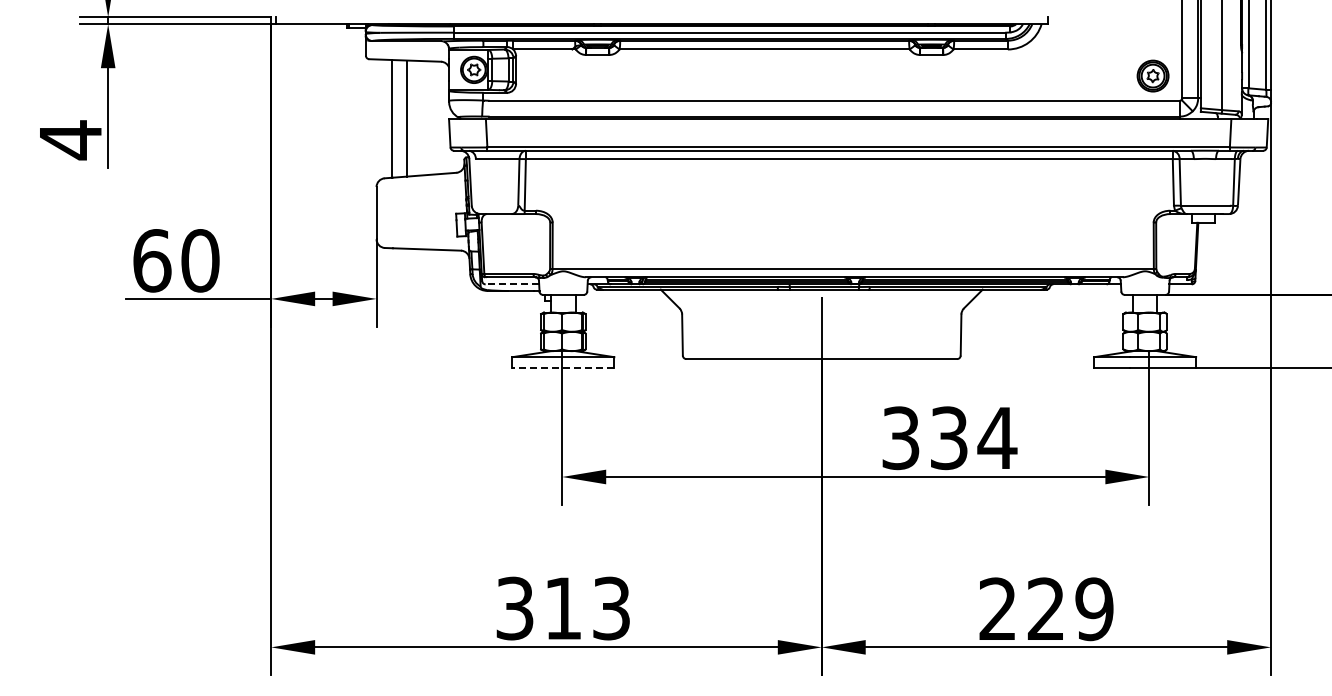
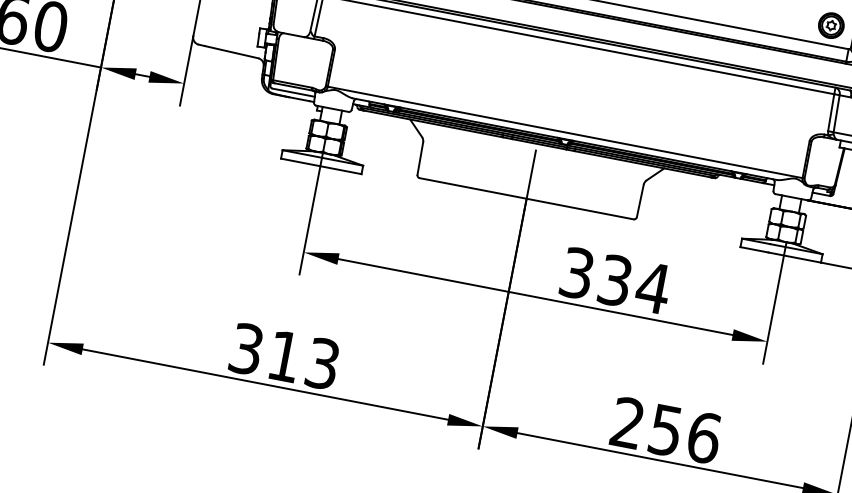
line: (512, 284) -> (293, 92), dashed -> solid
line: (563, 367) -> (321, 166), dashed -> solid
text: (1070, 609) -> (685, 434), 229 -> 256

